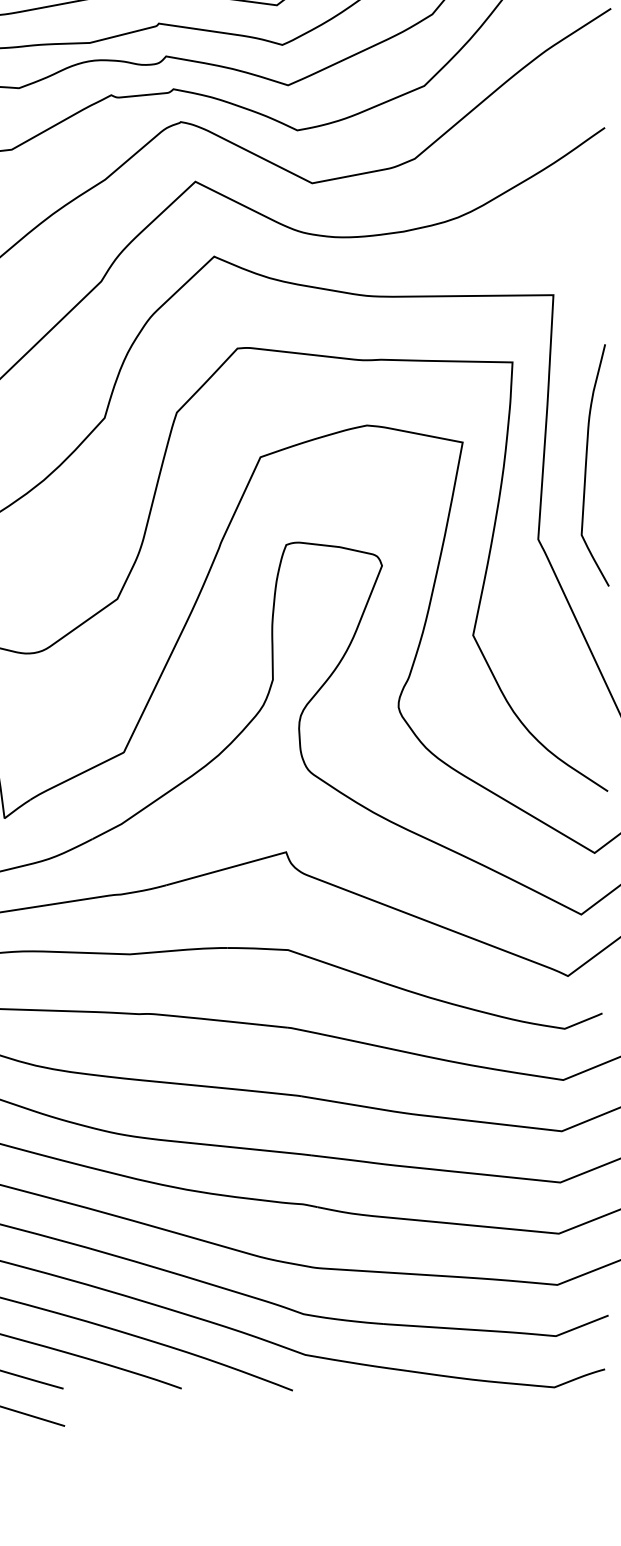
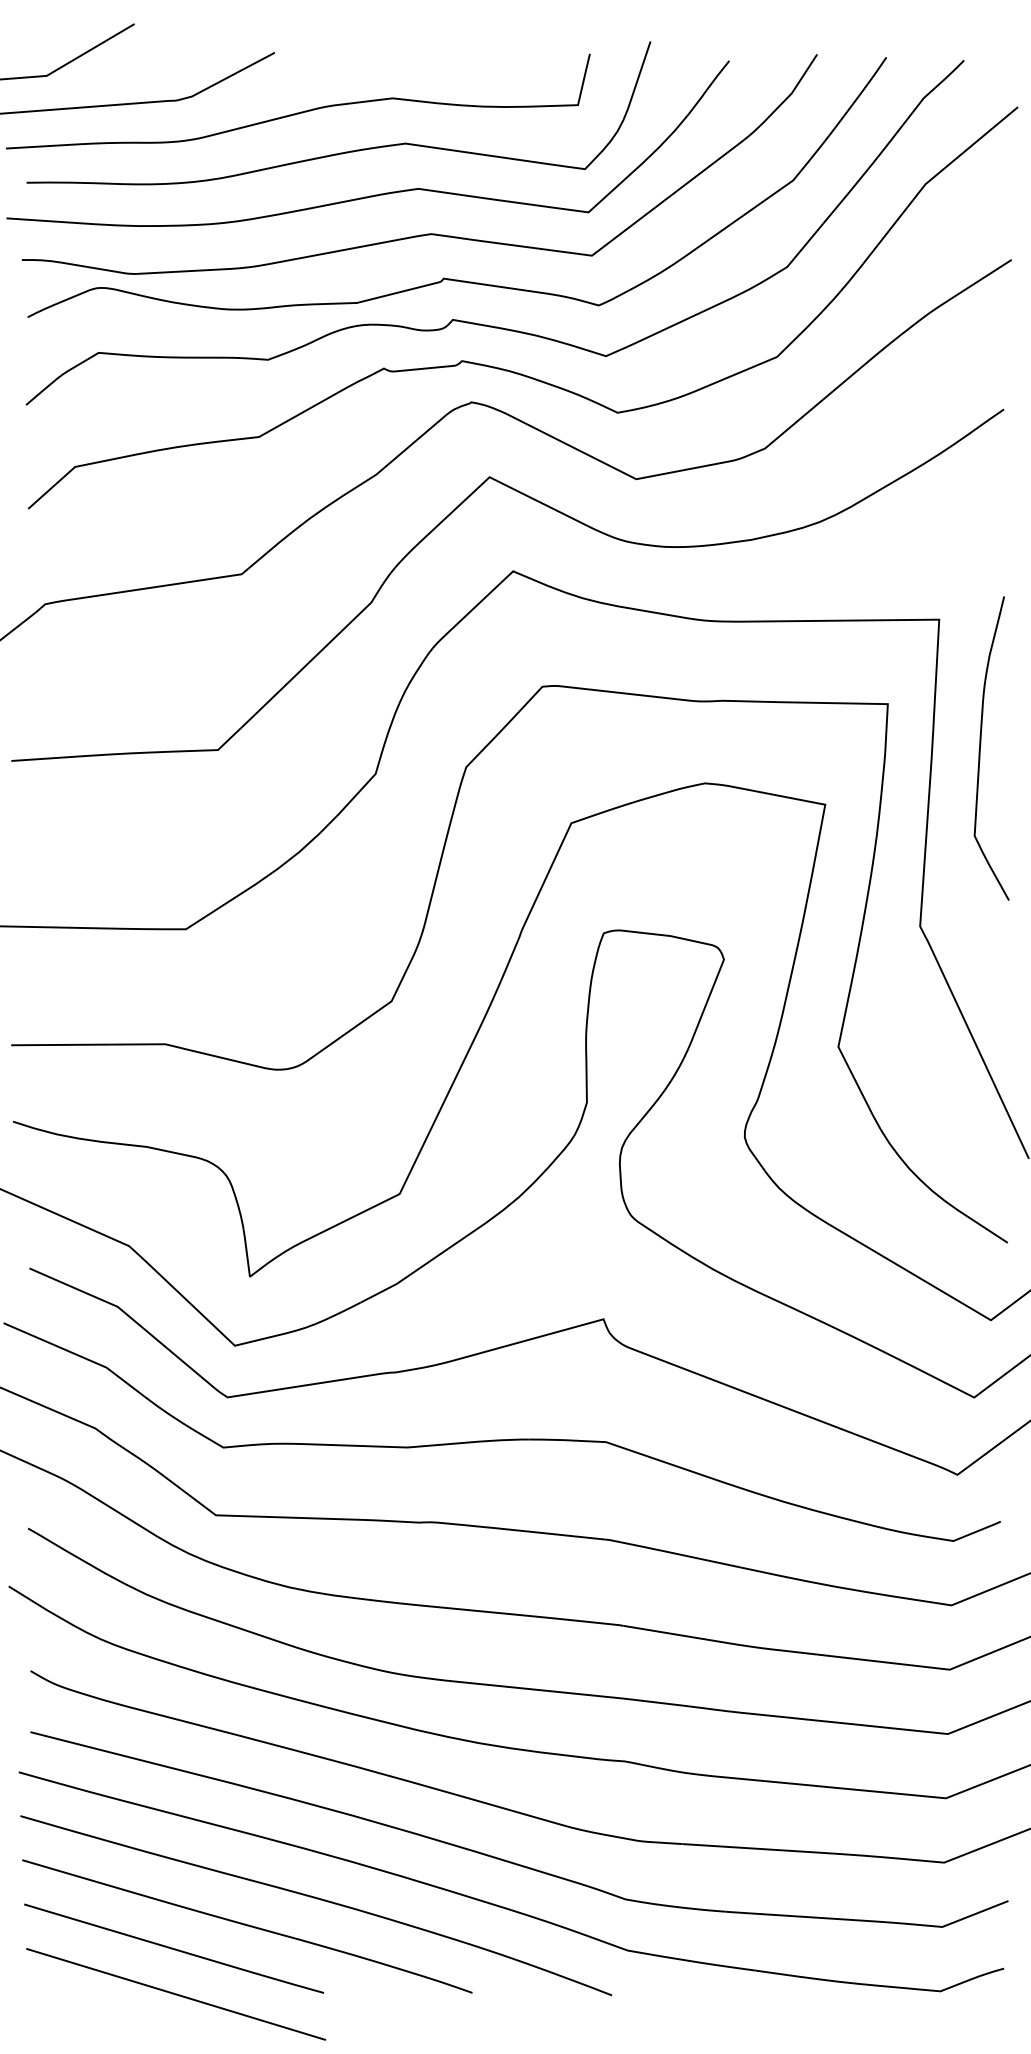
curve: (587, 462) -> (981, 744), moved

